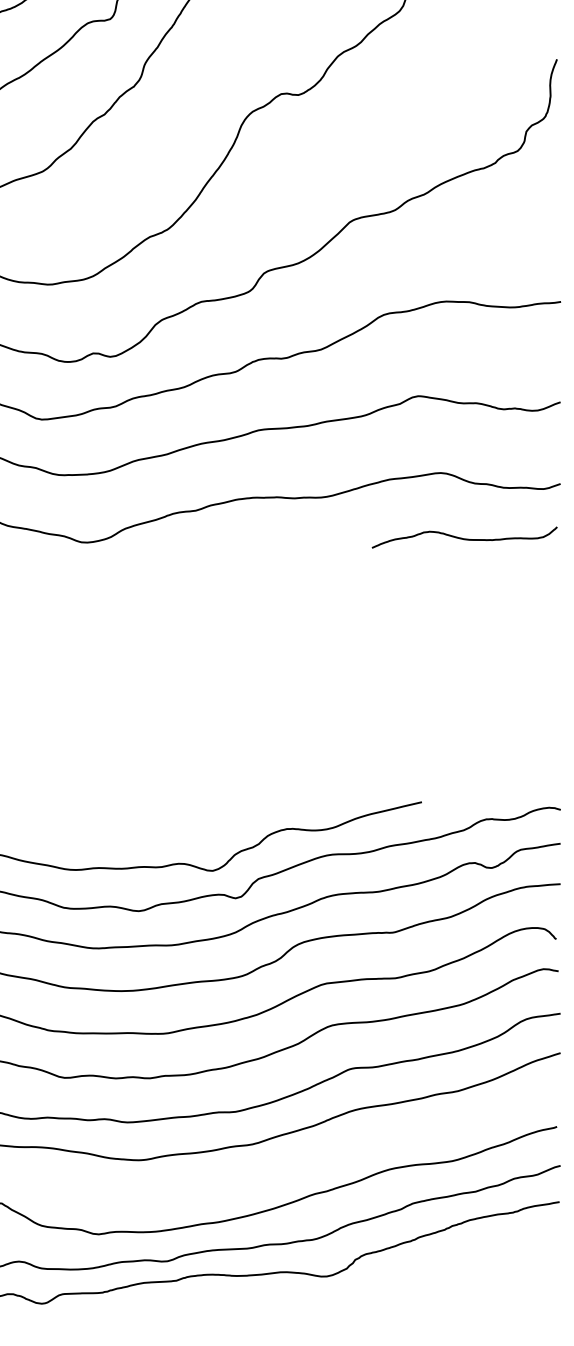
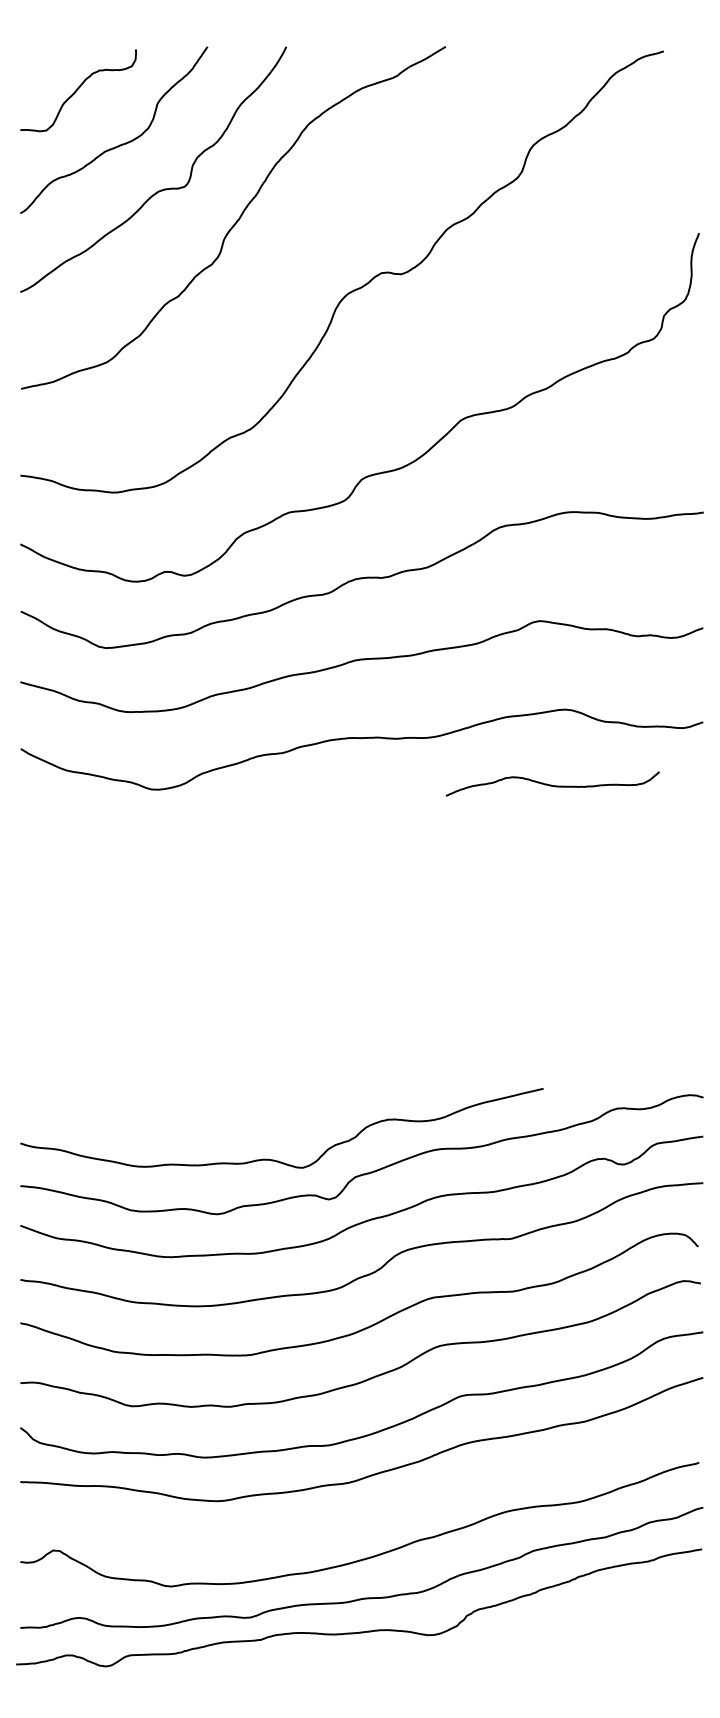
curve: (463, 538) -> (551, 784), moved

